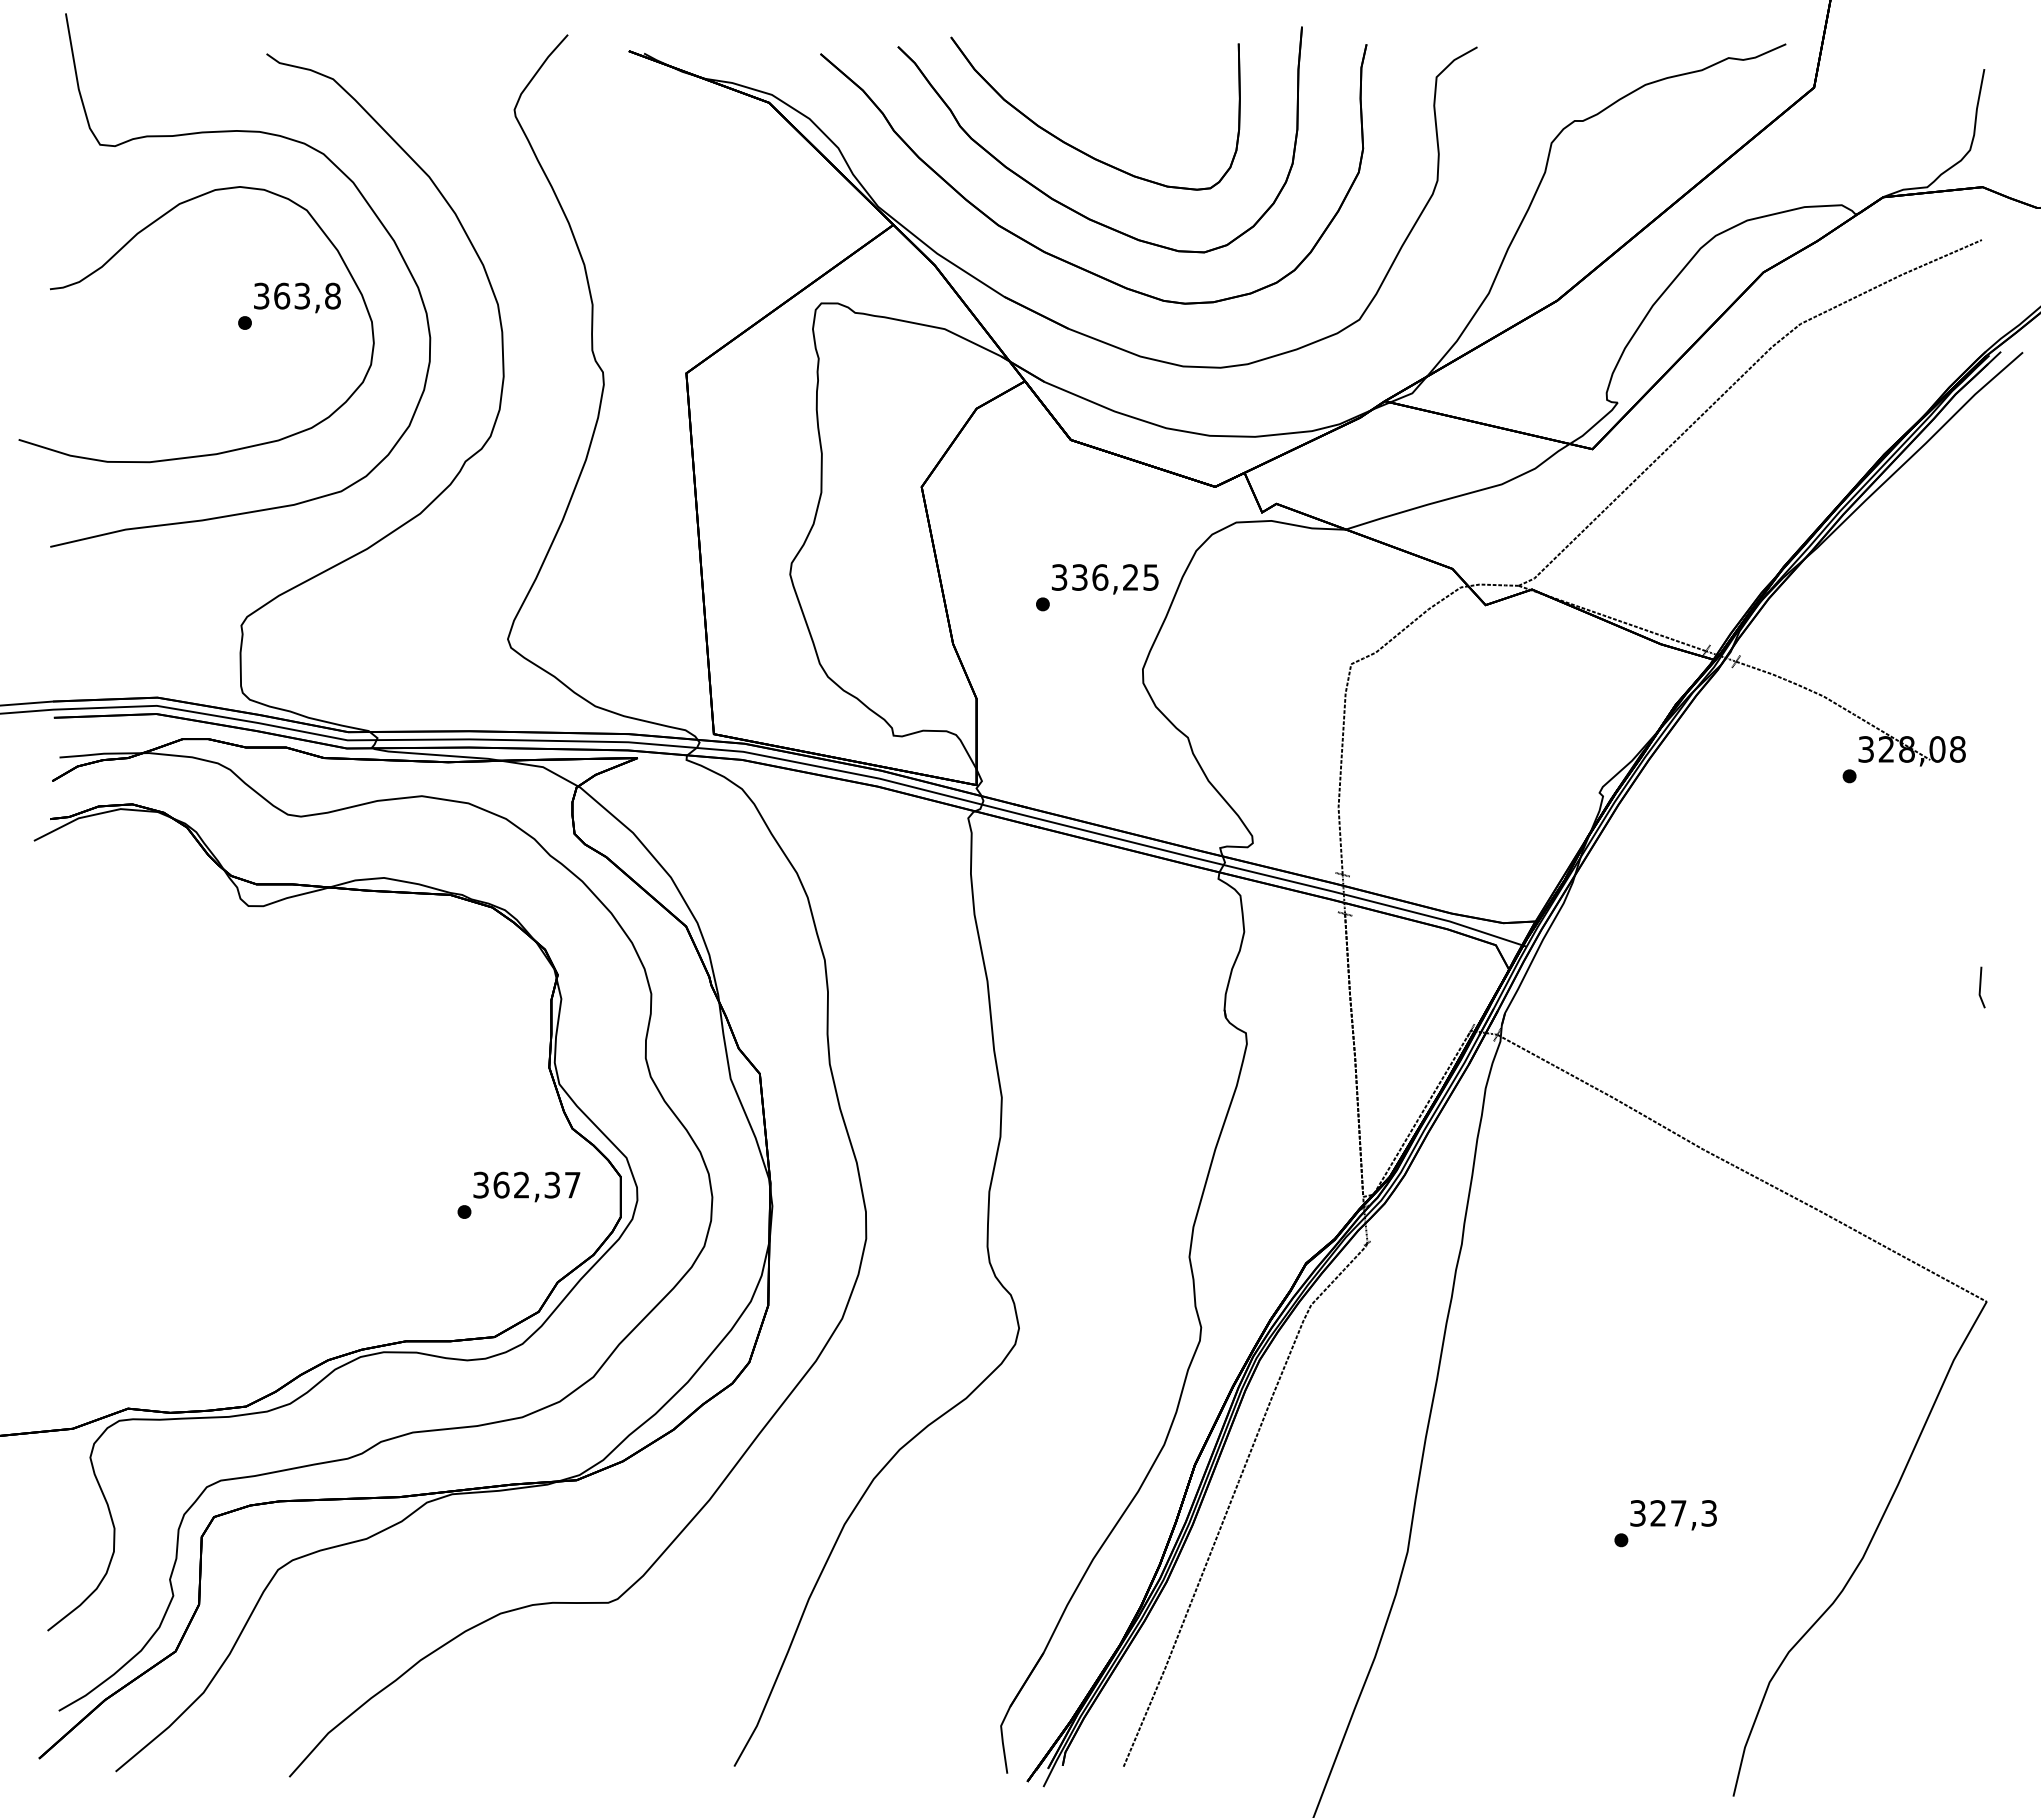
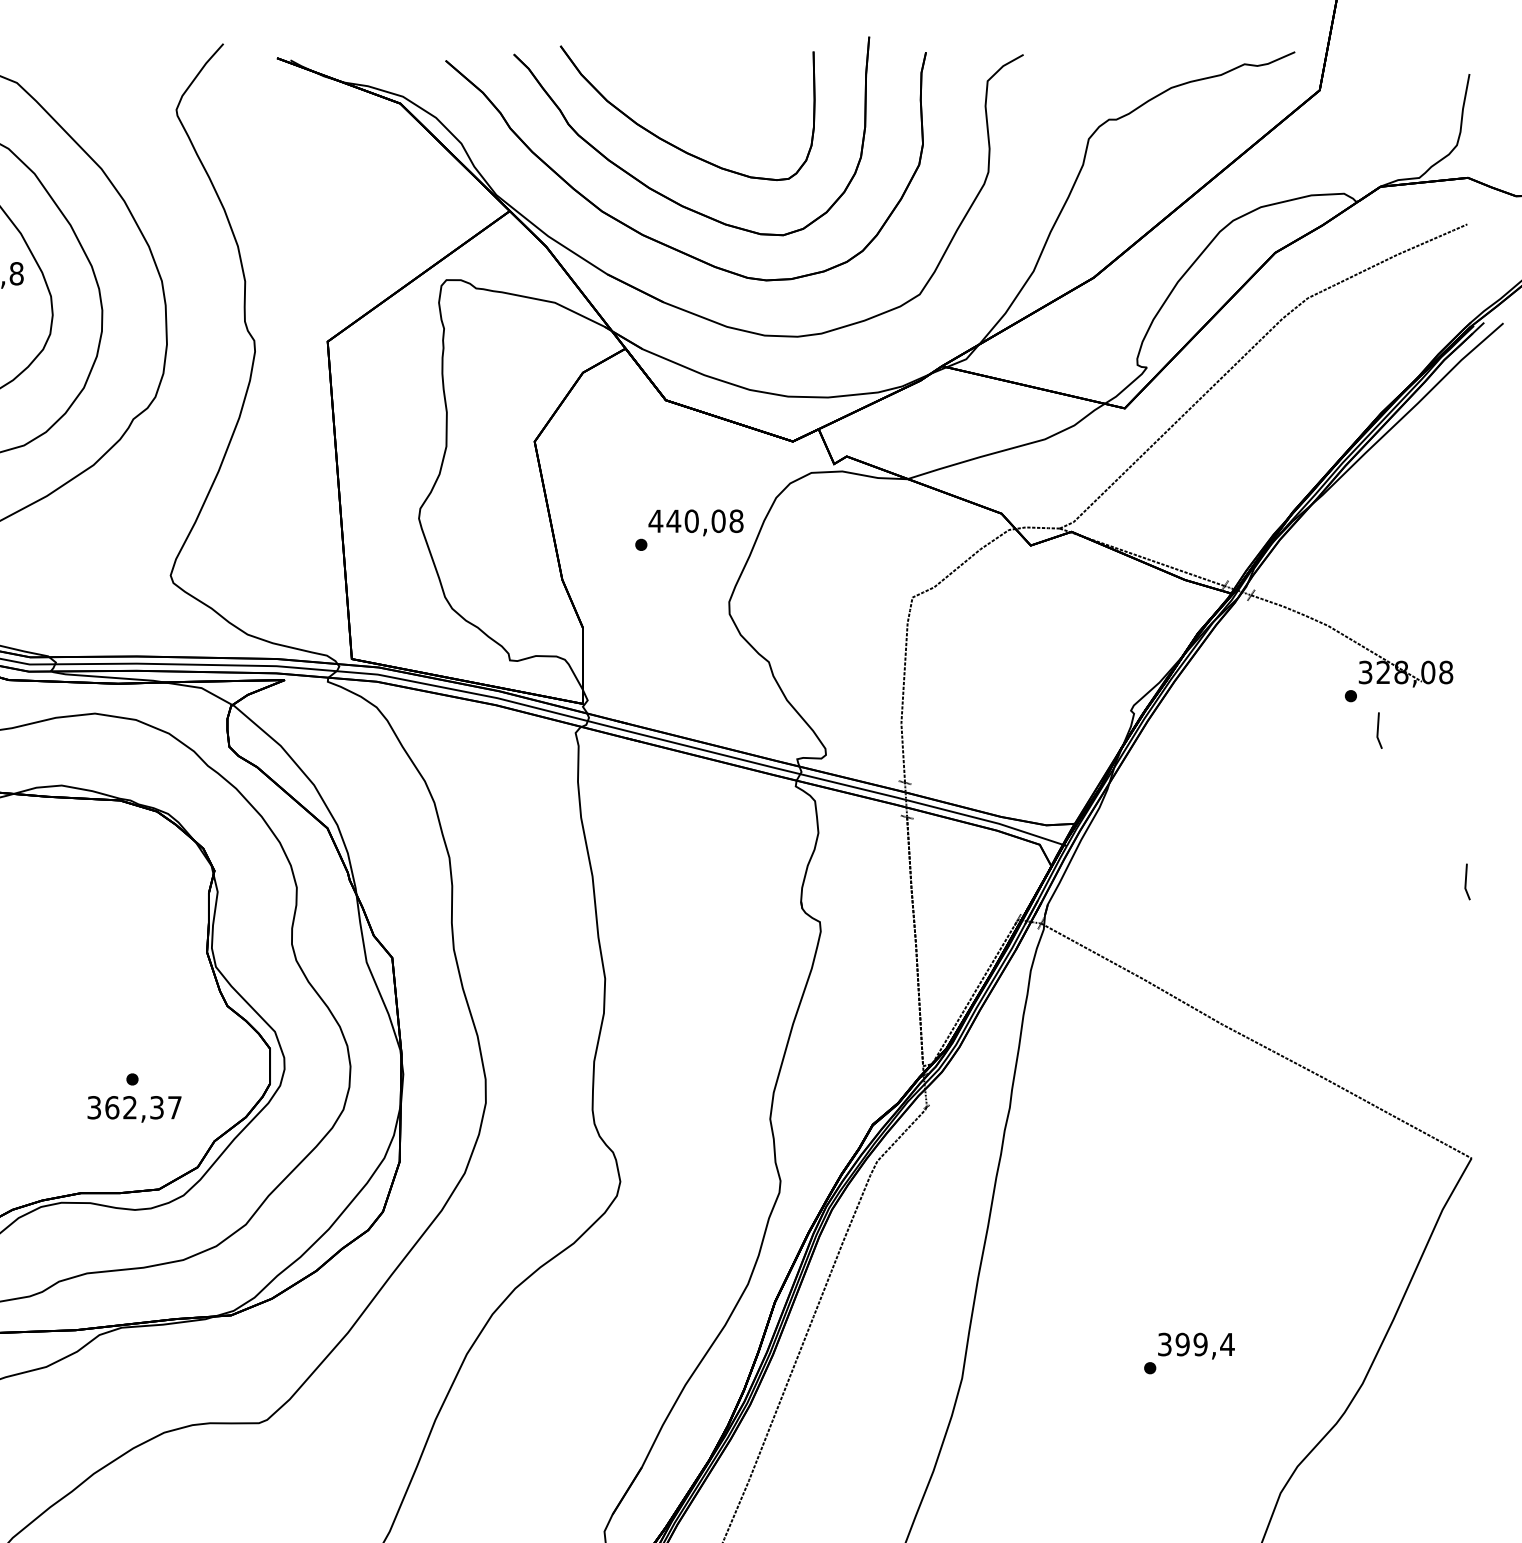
text: (1105, 577) -> (696, 521), 336,25 -> 440,08
part: (1881, 815) -> (1379, 730), added
text: (526, 1186) -> (134, 1108), moved
text: (1683, 1513) -> (1204, 1344), 327,3 -> 399,4

